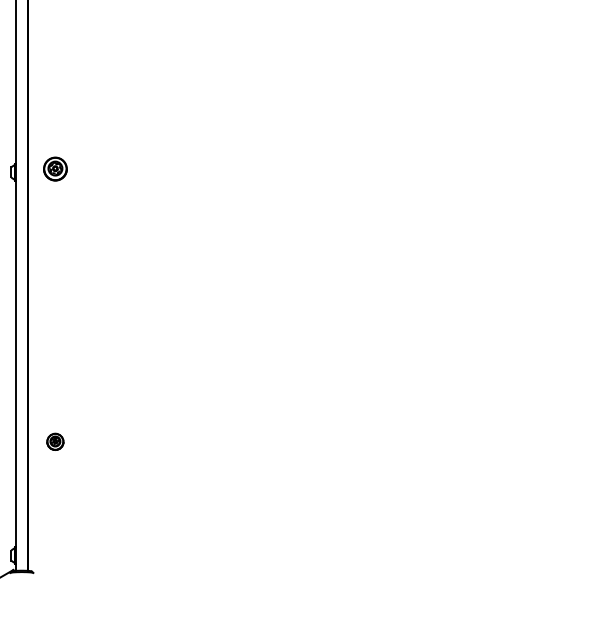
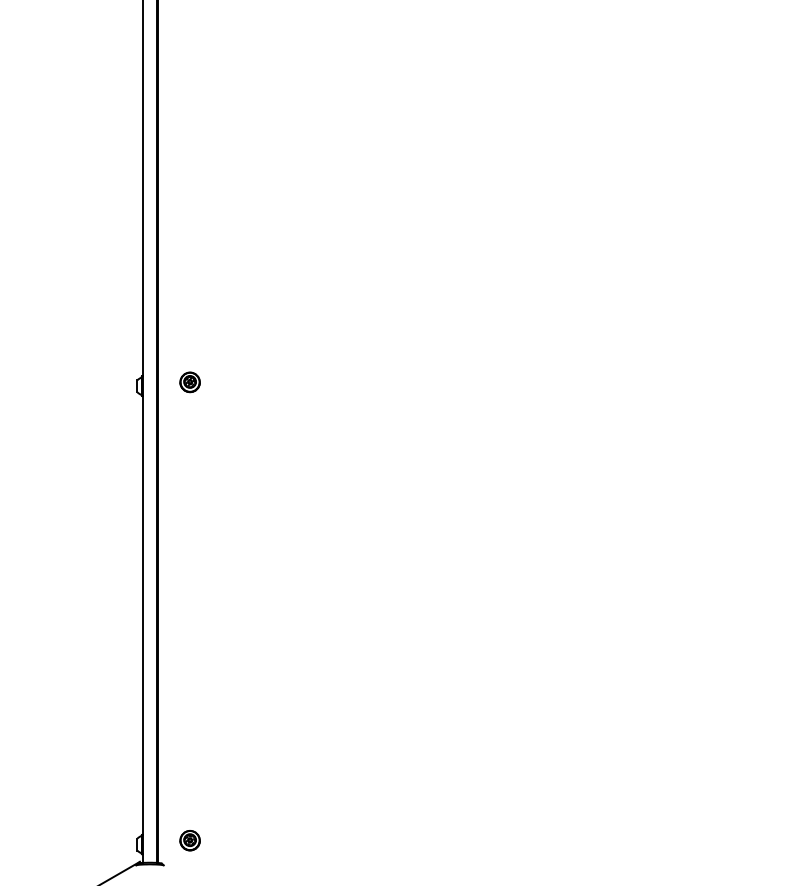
part: (54, 169) -> (189, 382), size x0.71
part: (54, 441) -> (189, 840), moved

